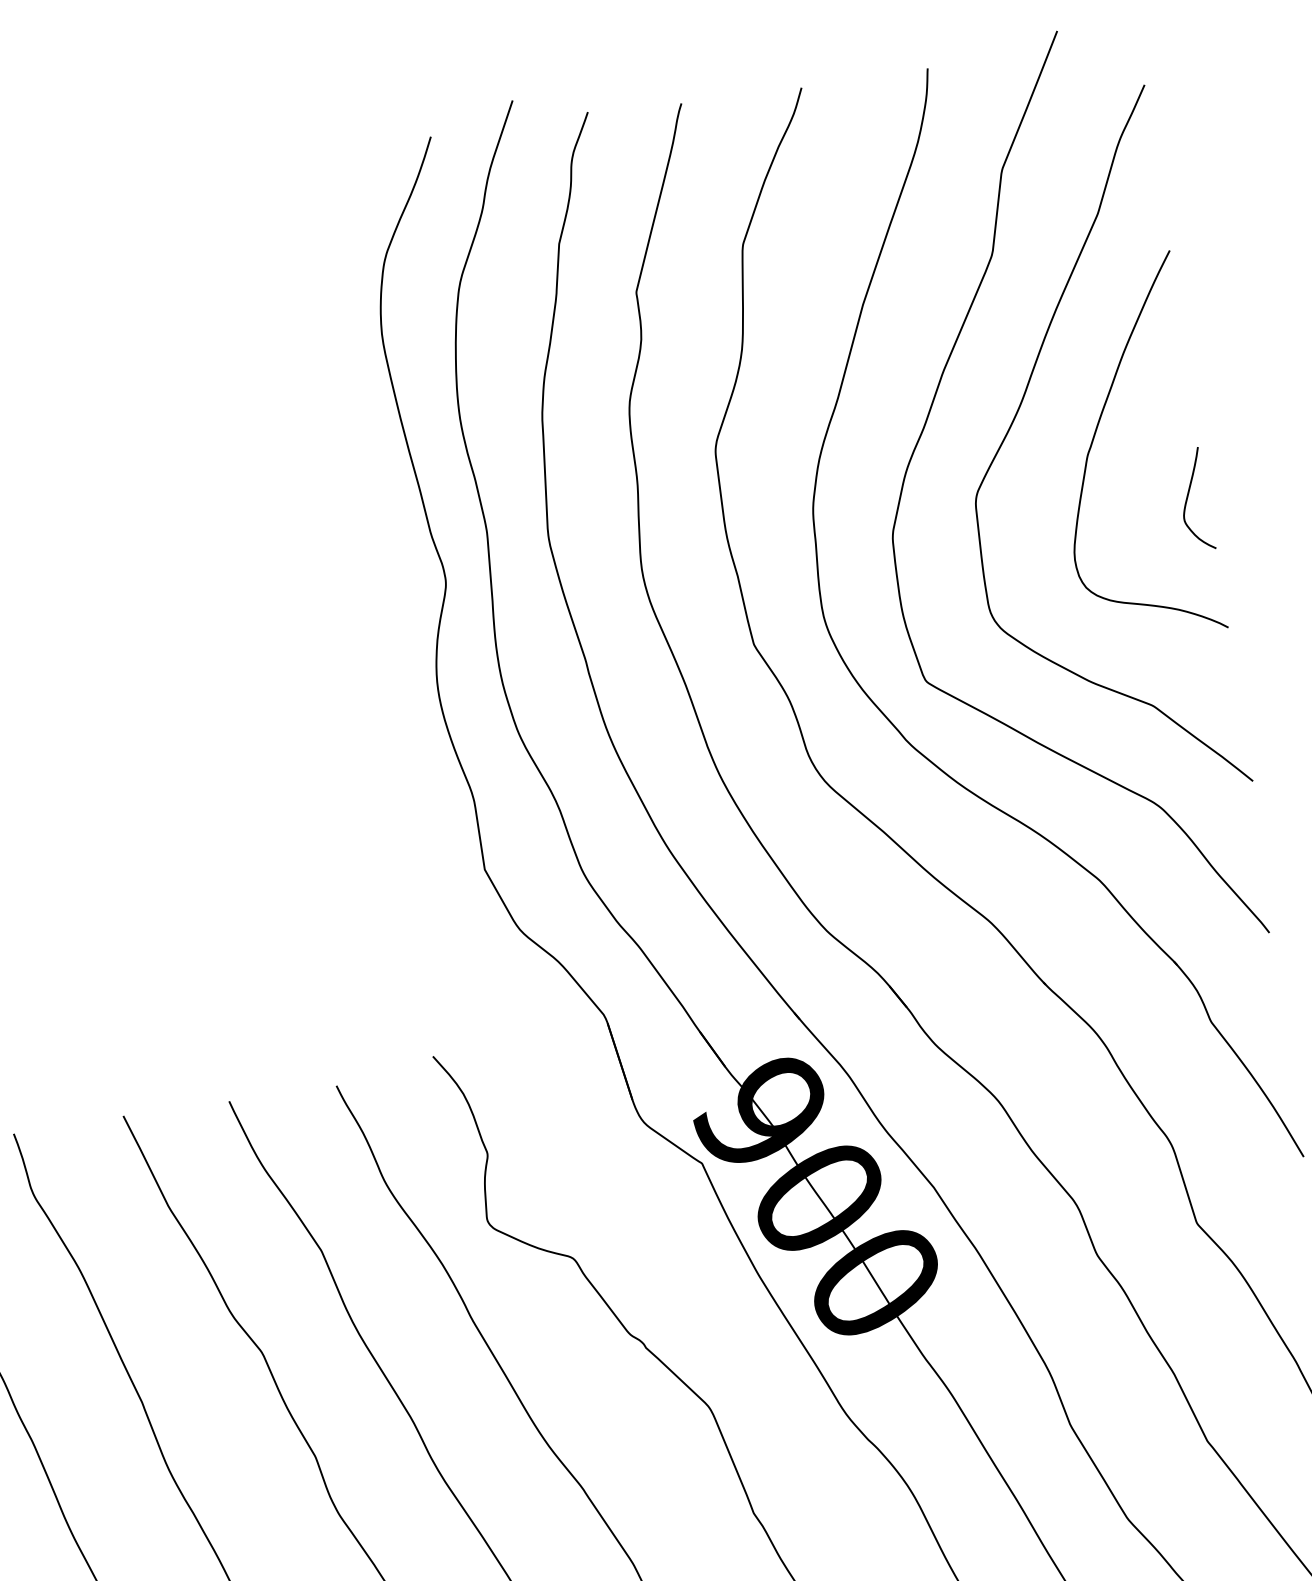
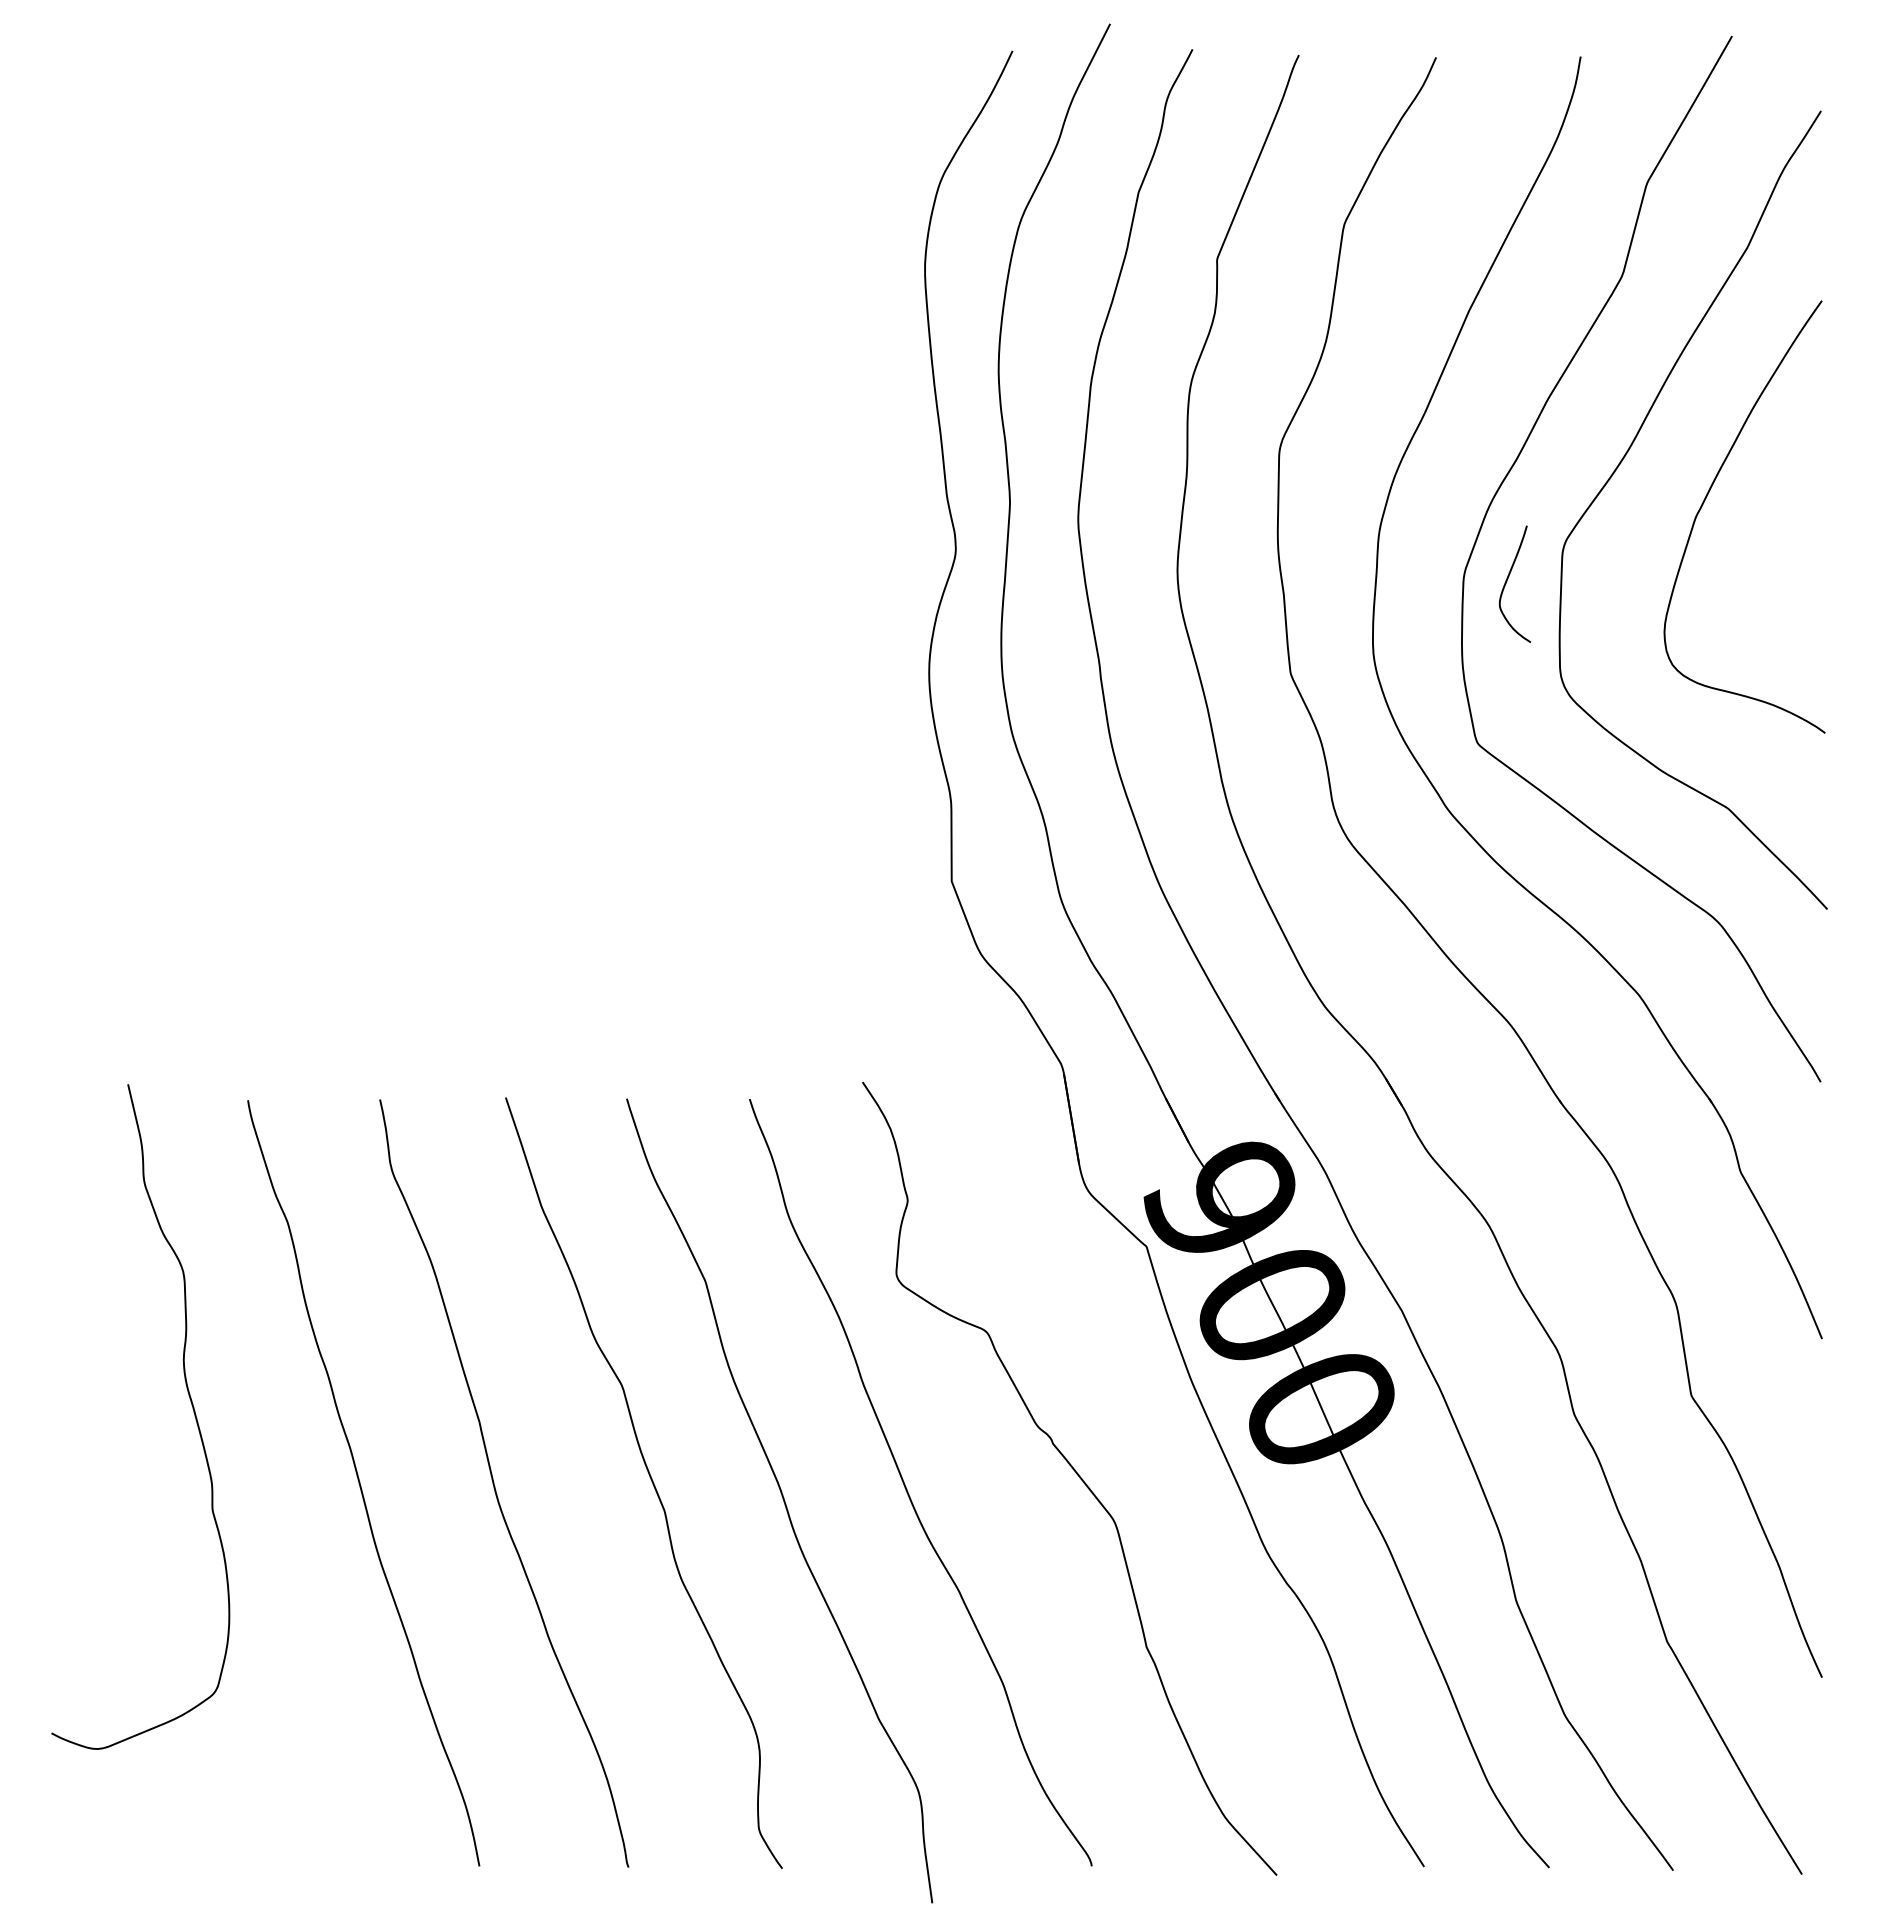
curve: (1188, 496) -> (1508, 579), moved

